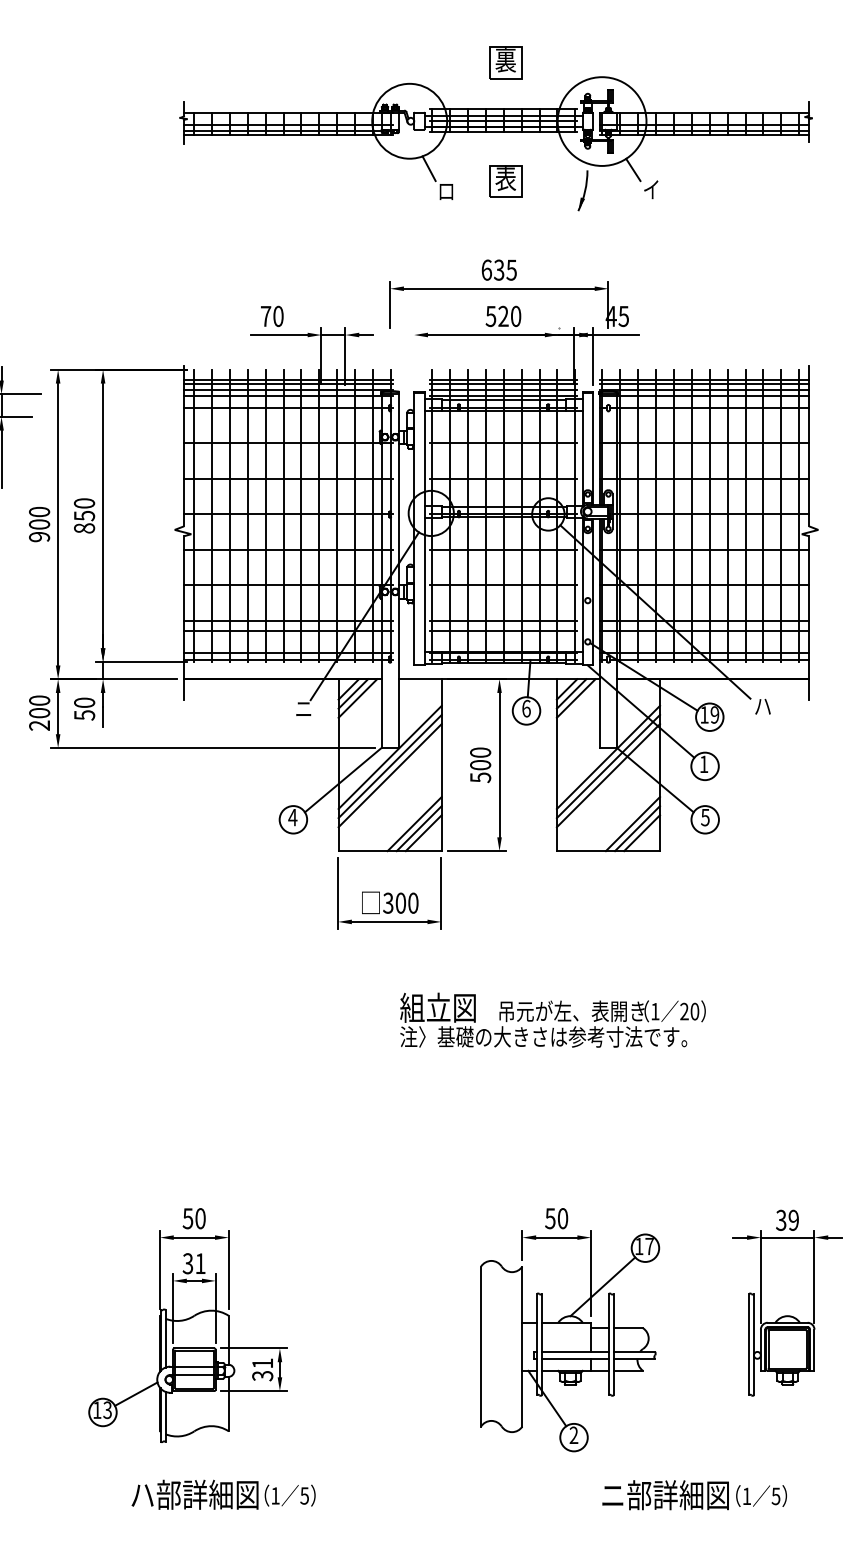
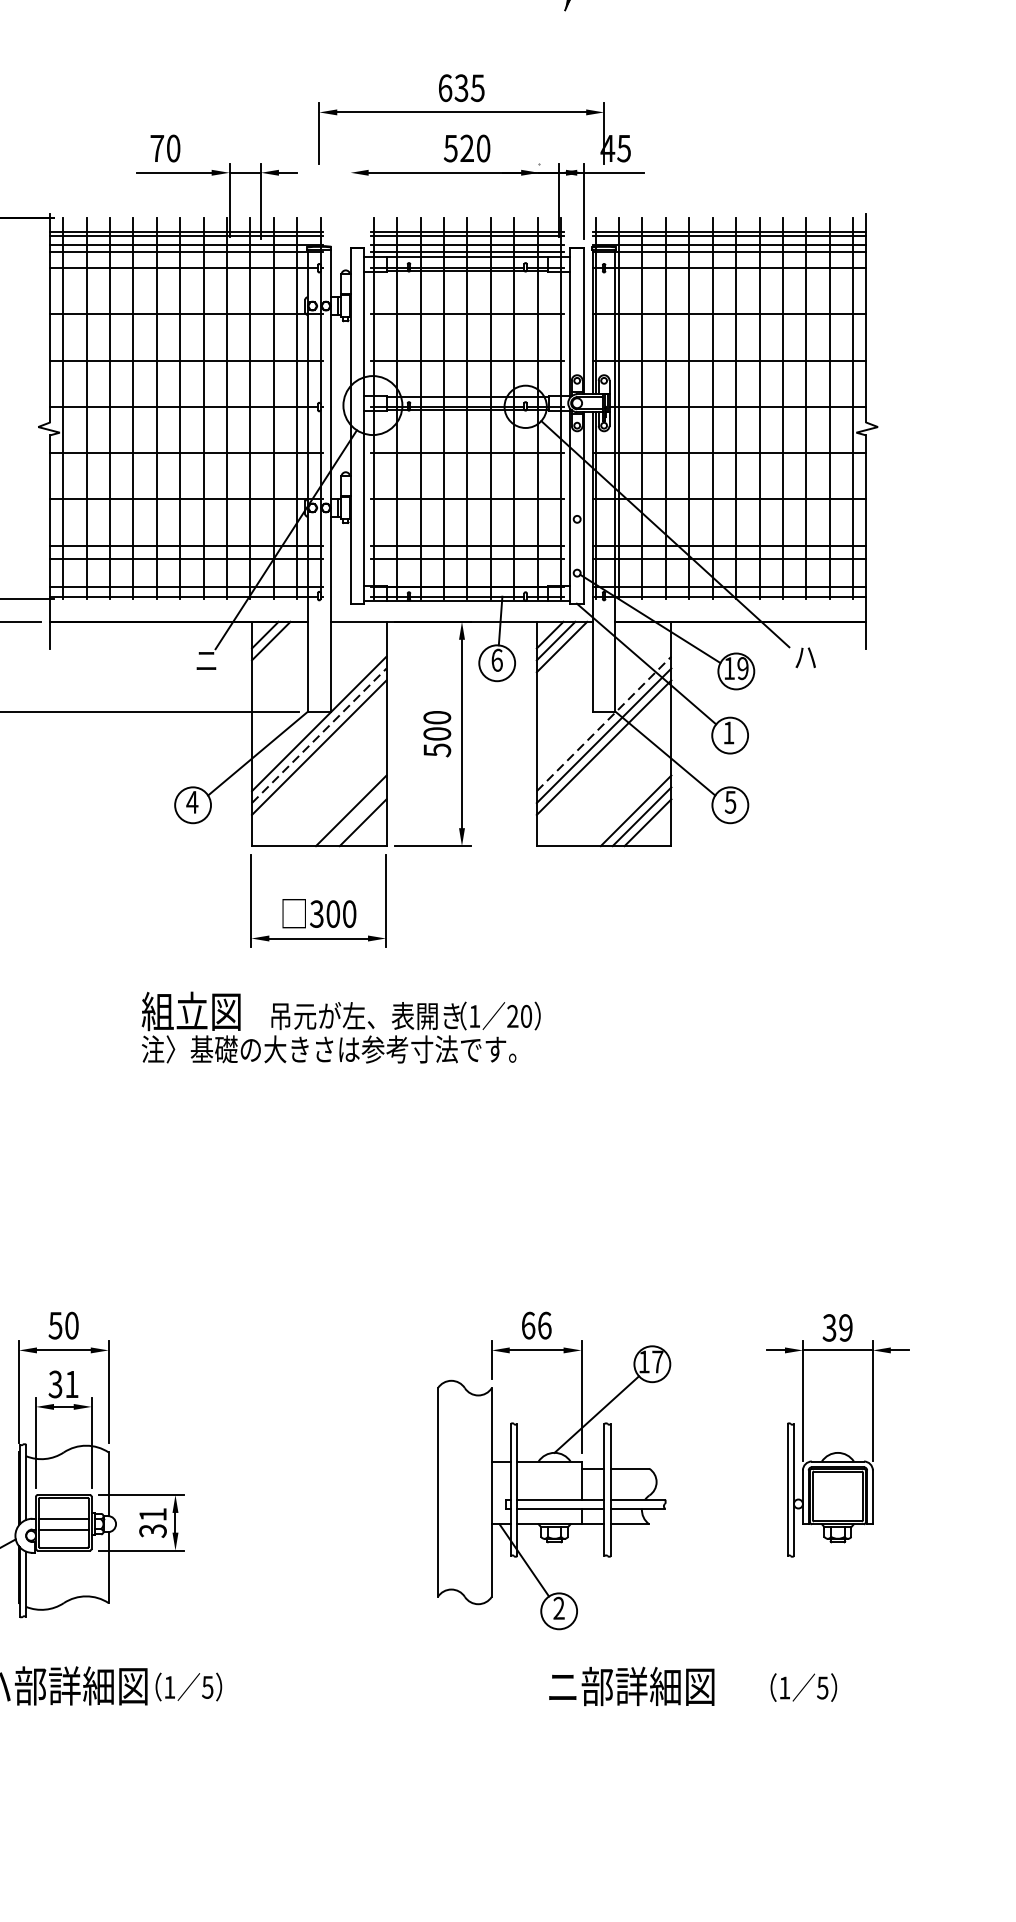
line: (357, 698) -> (276, 647), removed
line: (608, 757) -> (604, 723), solid -> dashed
line: (390, 766) -> (319, 735), solid -> dashed
line: (418, 828) -> (356, 816), removed
text: (552, 1019) -> (340, 1026), moved
text: (556, 1218) -> (536, 1325), 50 -> 66
text: (665, 1495) -> (631, 1686), moved

